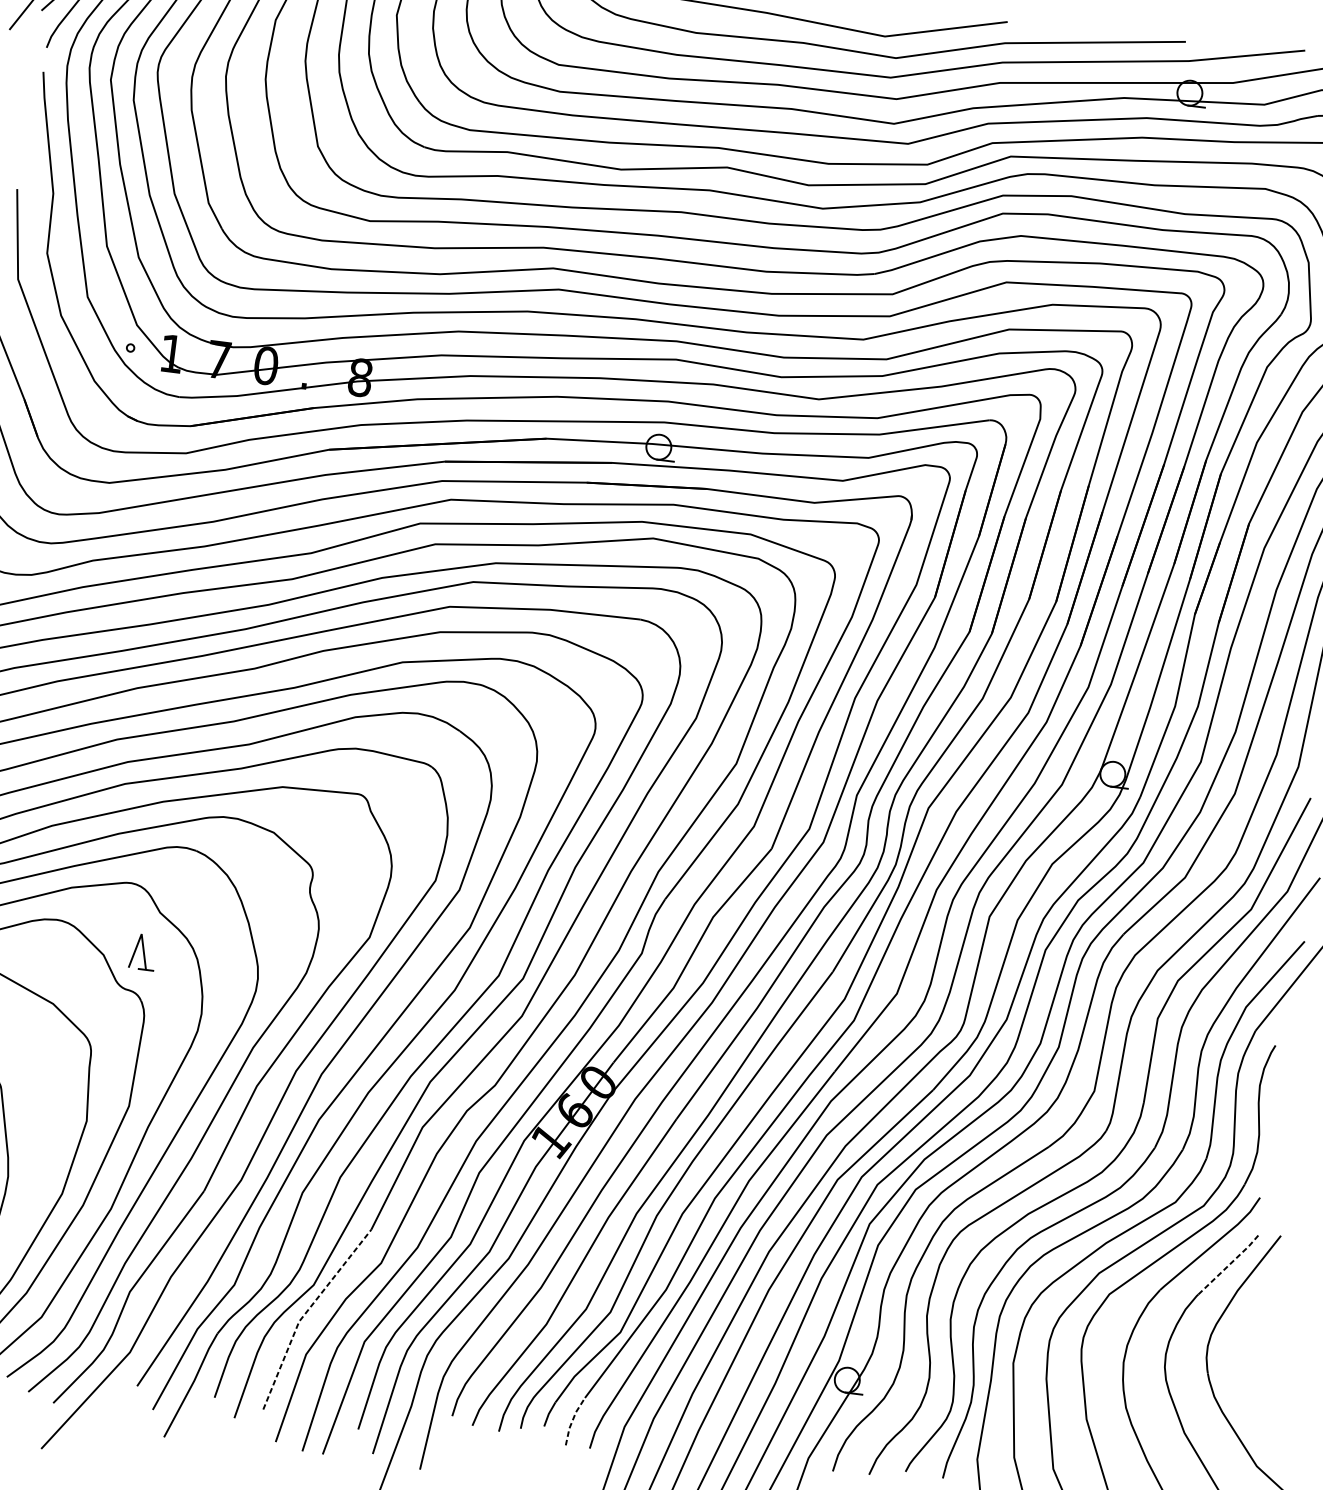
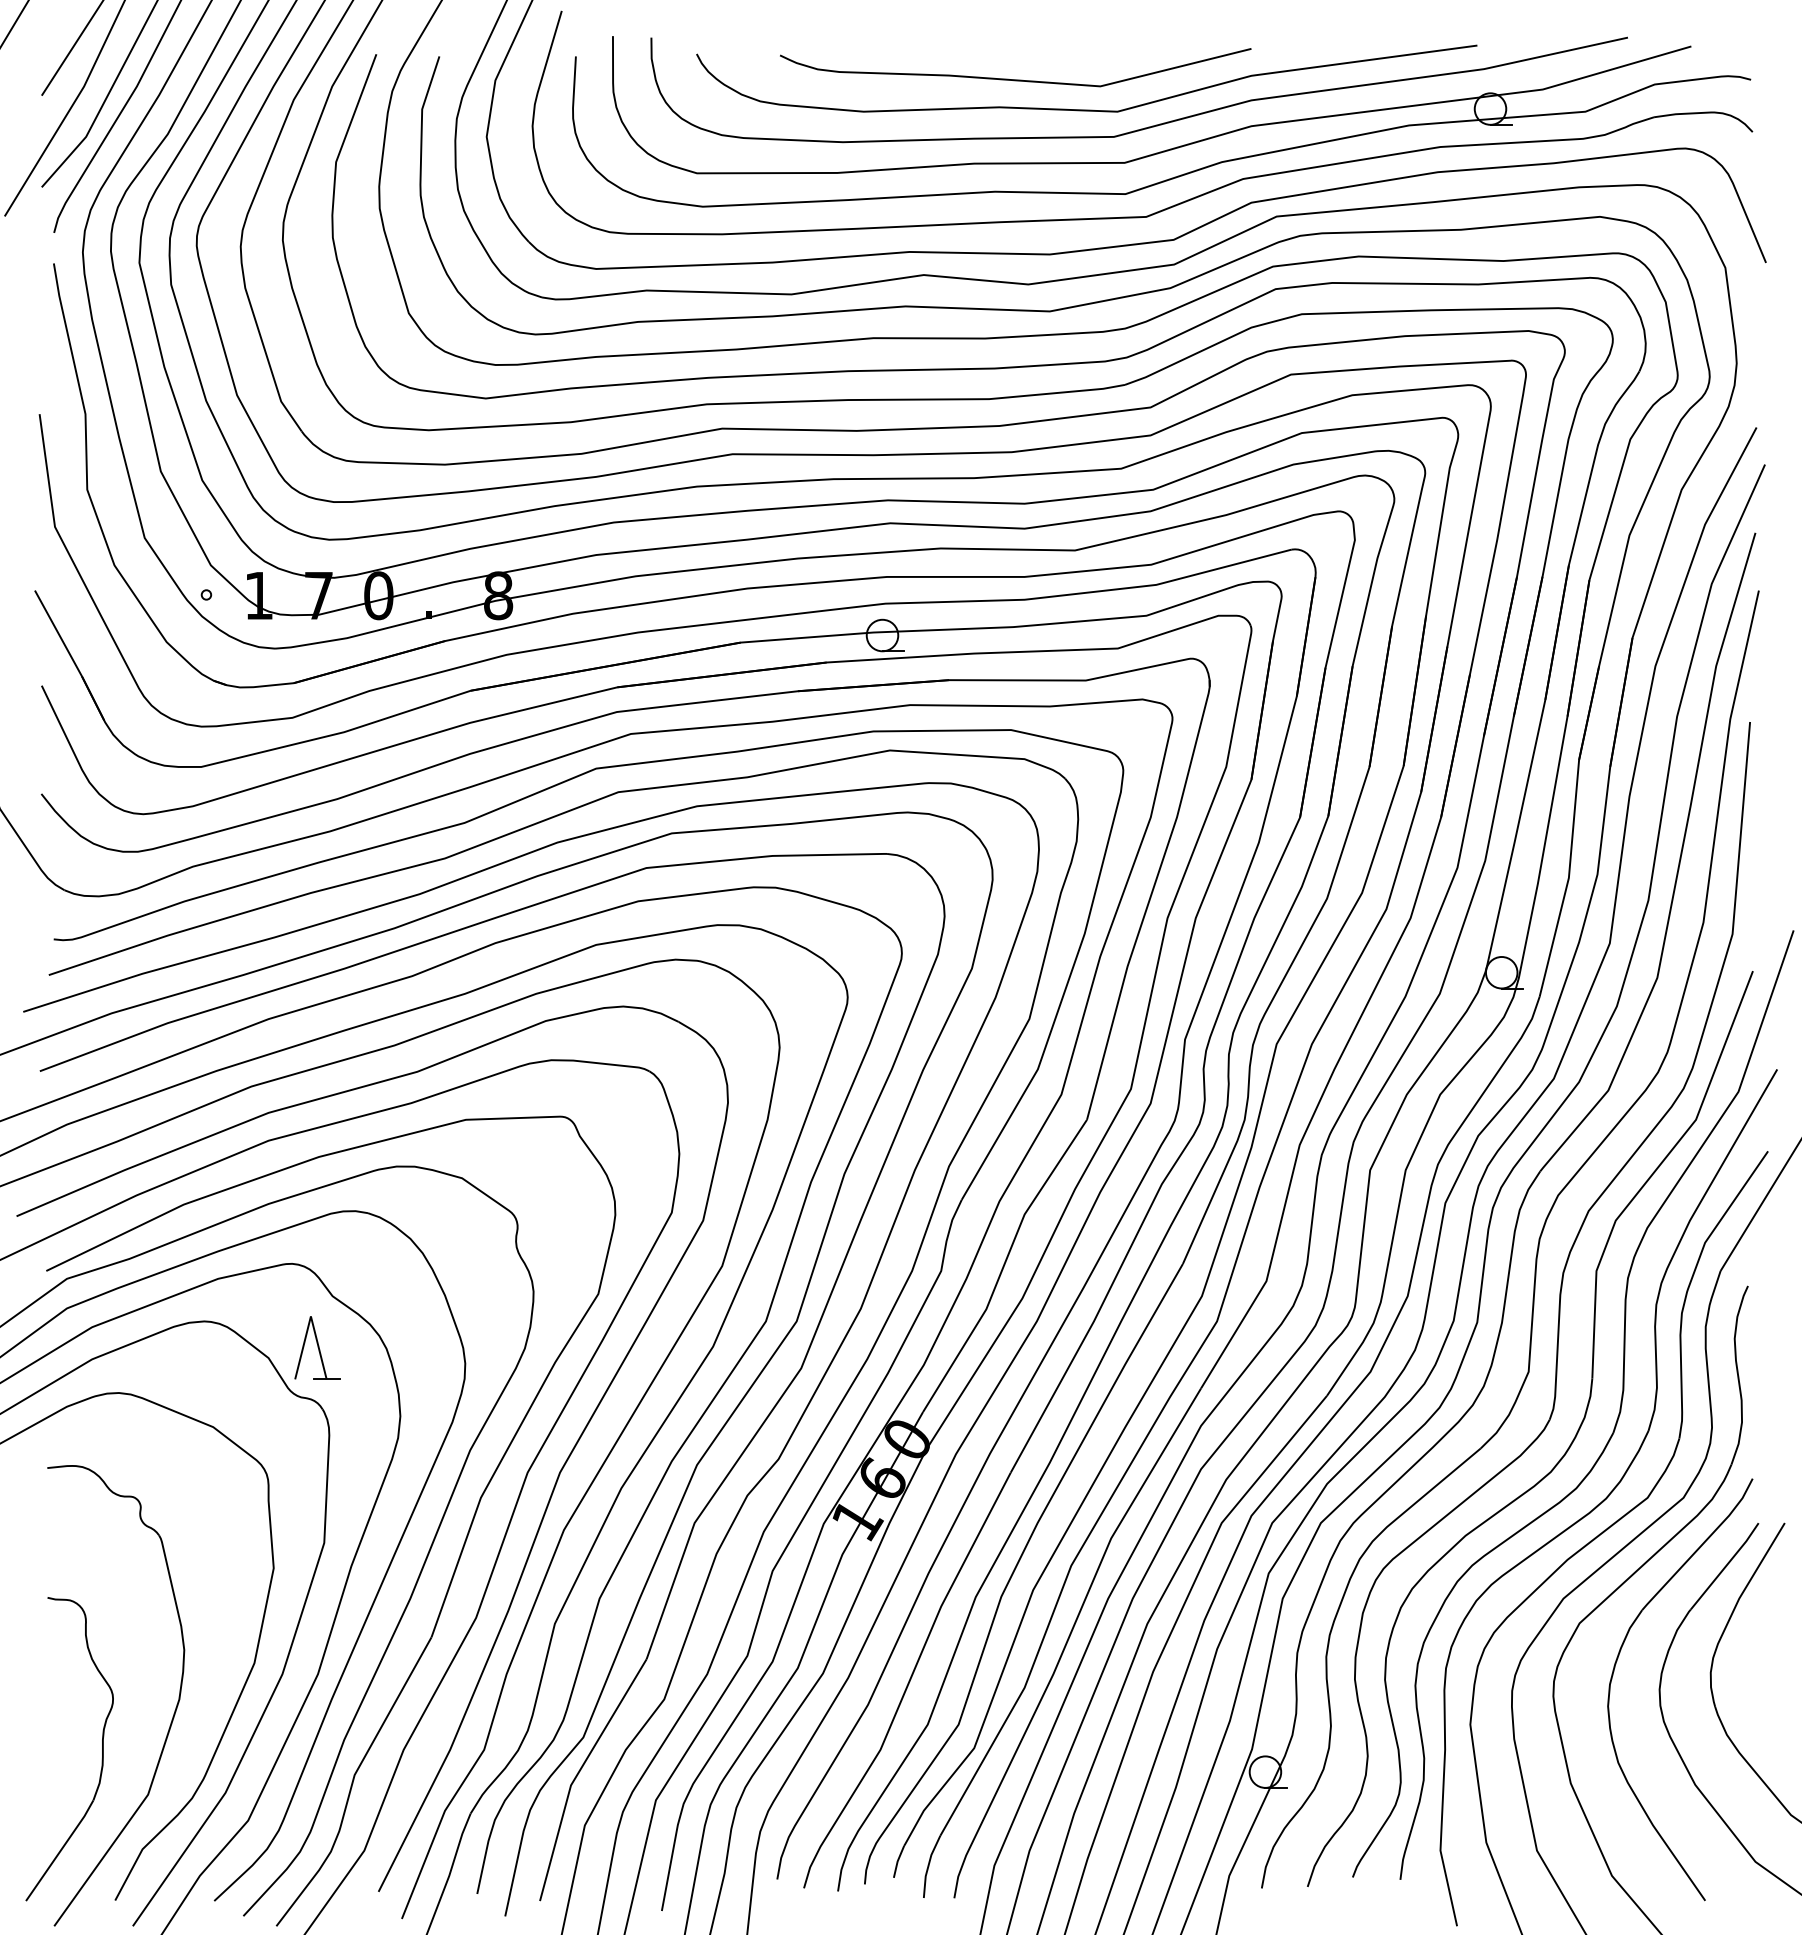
part: (143, 951) -> (317, 1347), size x1.43
line: (1230, 1264) -> (1726, 1566), dashed -> solid
line: (306, 1312) -> (578, 1773), dashed -> solid
line: (572, 1420) -> (928, 1865), dashed -> solid

